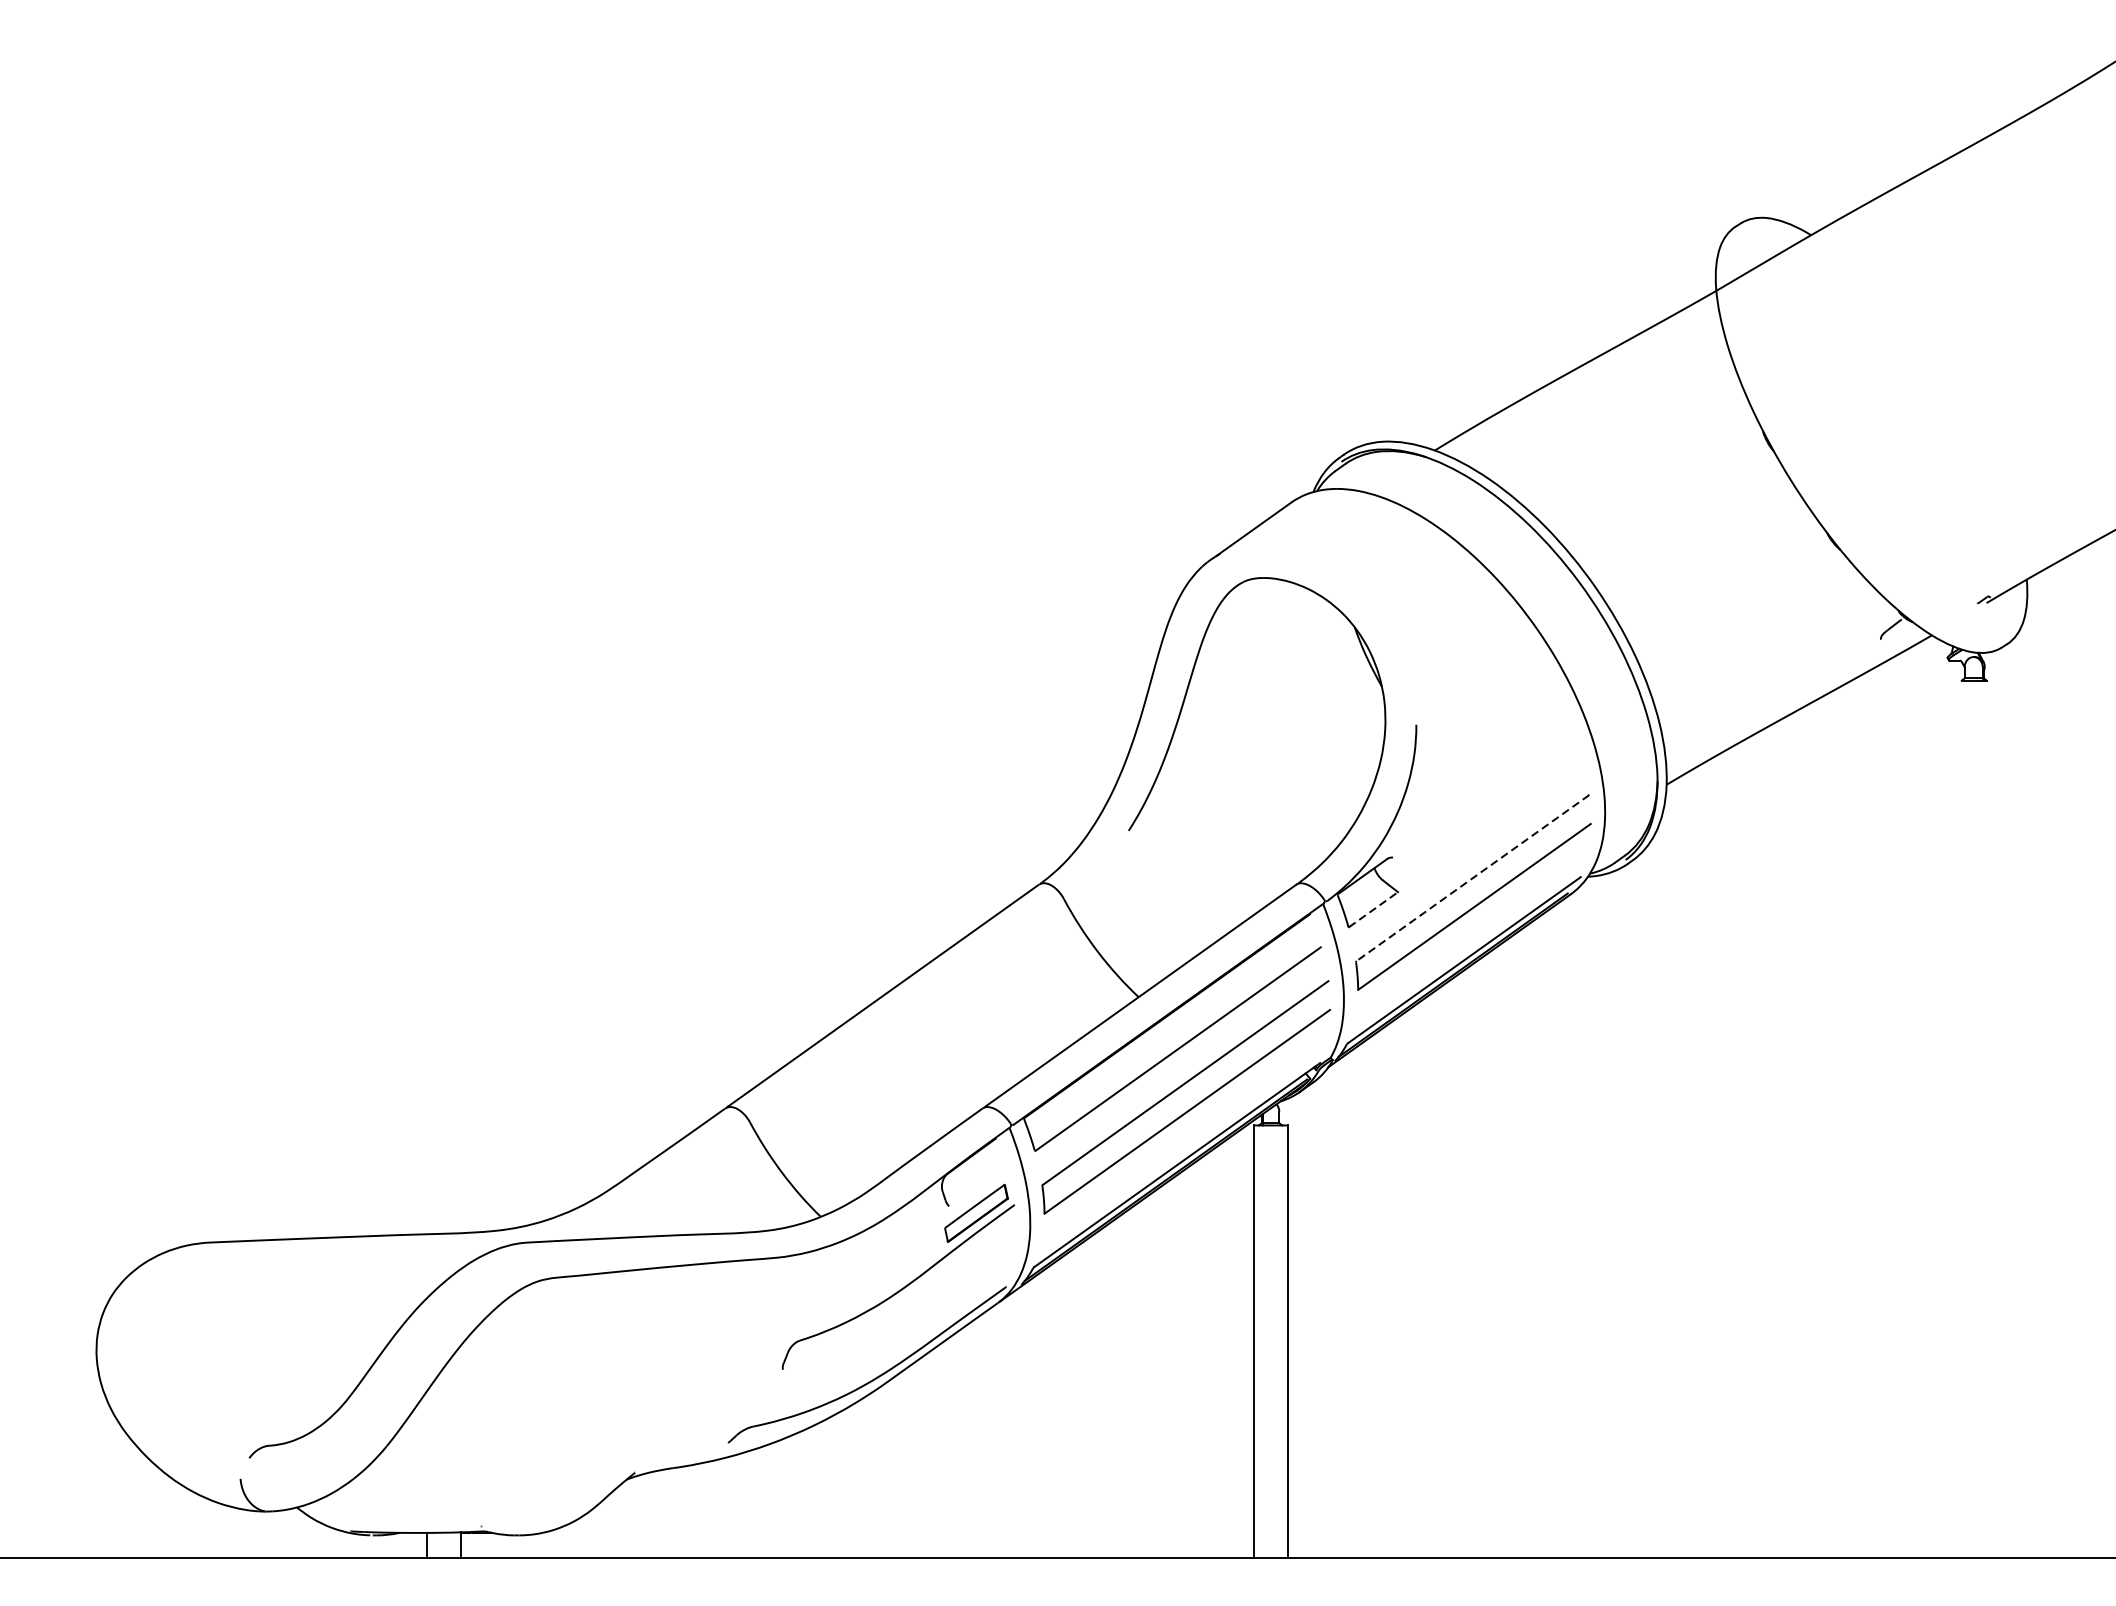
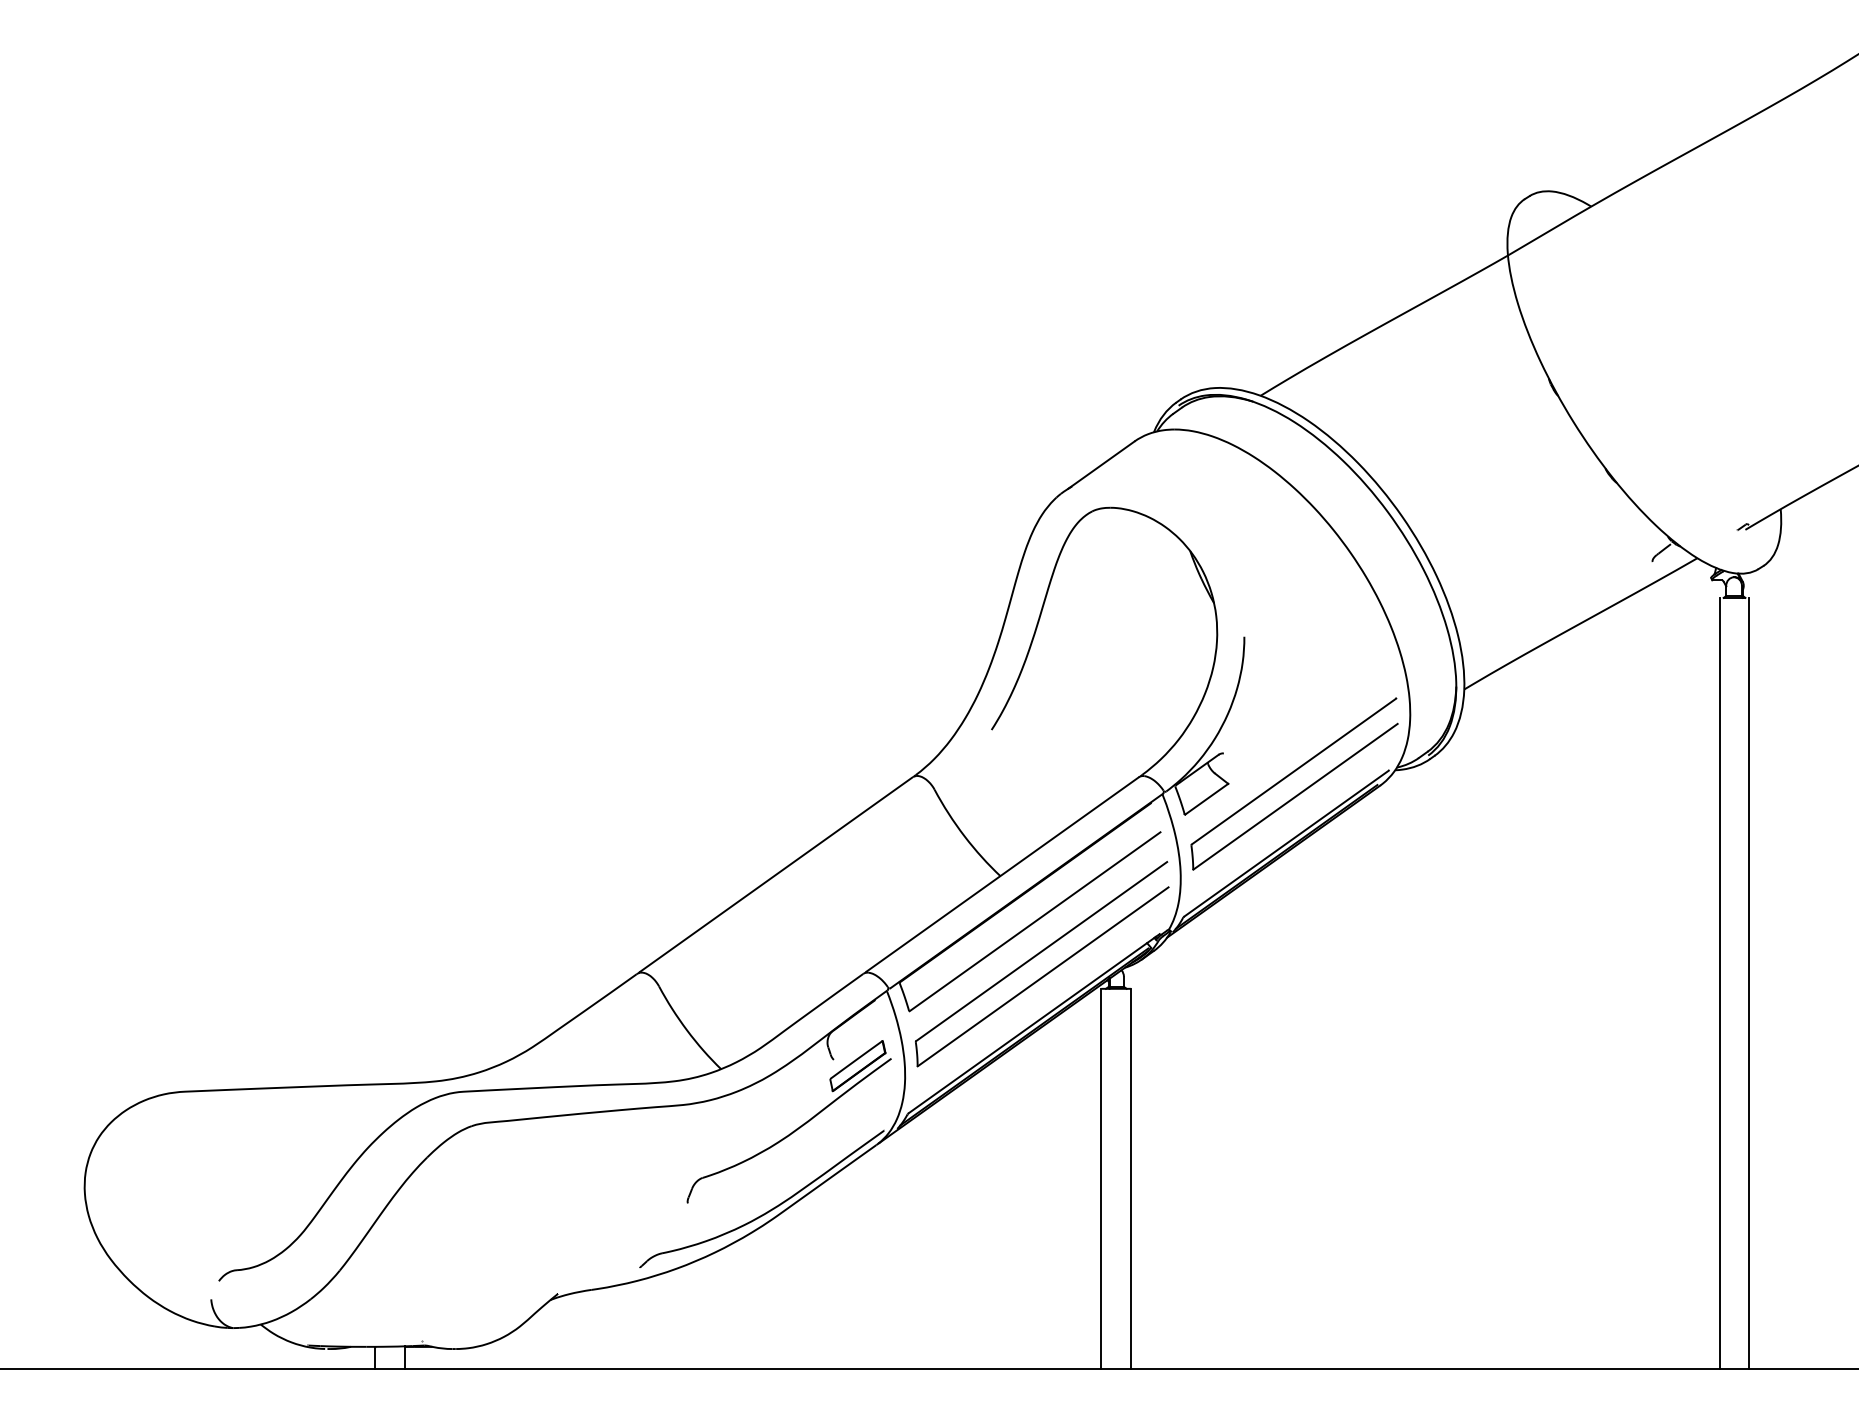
line: (1472, 878) -> (1293, 771), dashed -> solid
line: (1374, 908) -> (1207, 798), dashed -> solid
line: (1957, 1118) -> (1719, 982), added
line: (1991, 1118) -> (1749, 982), added

